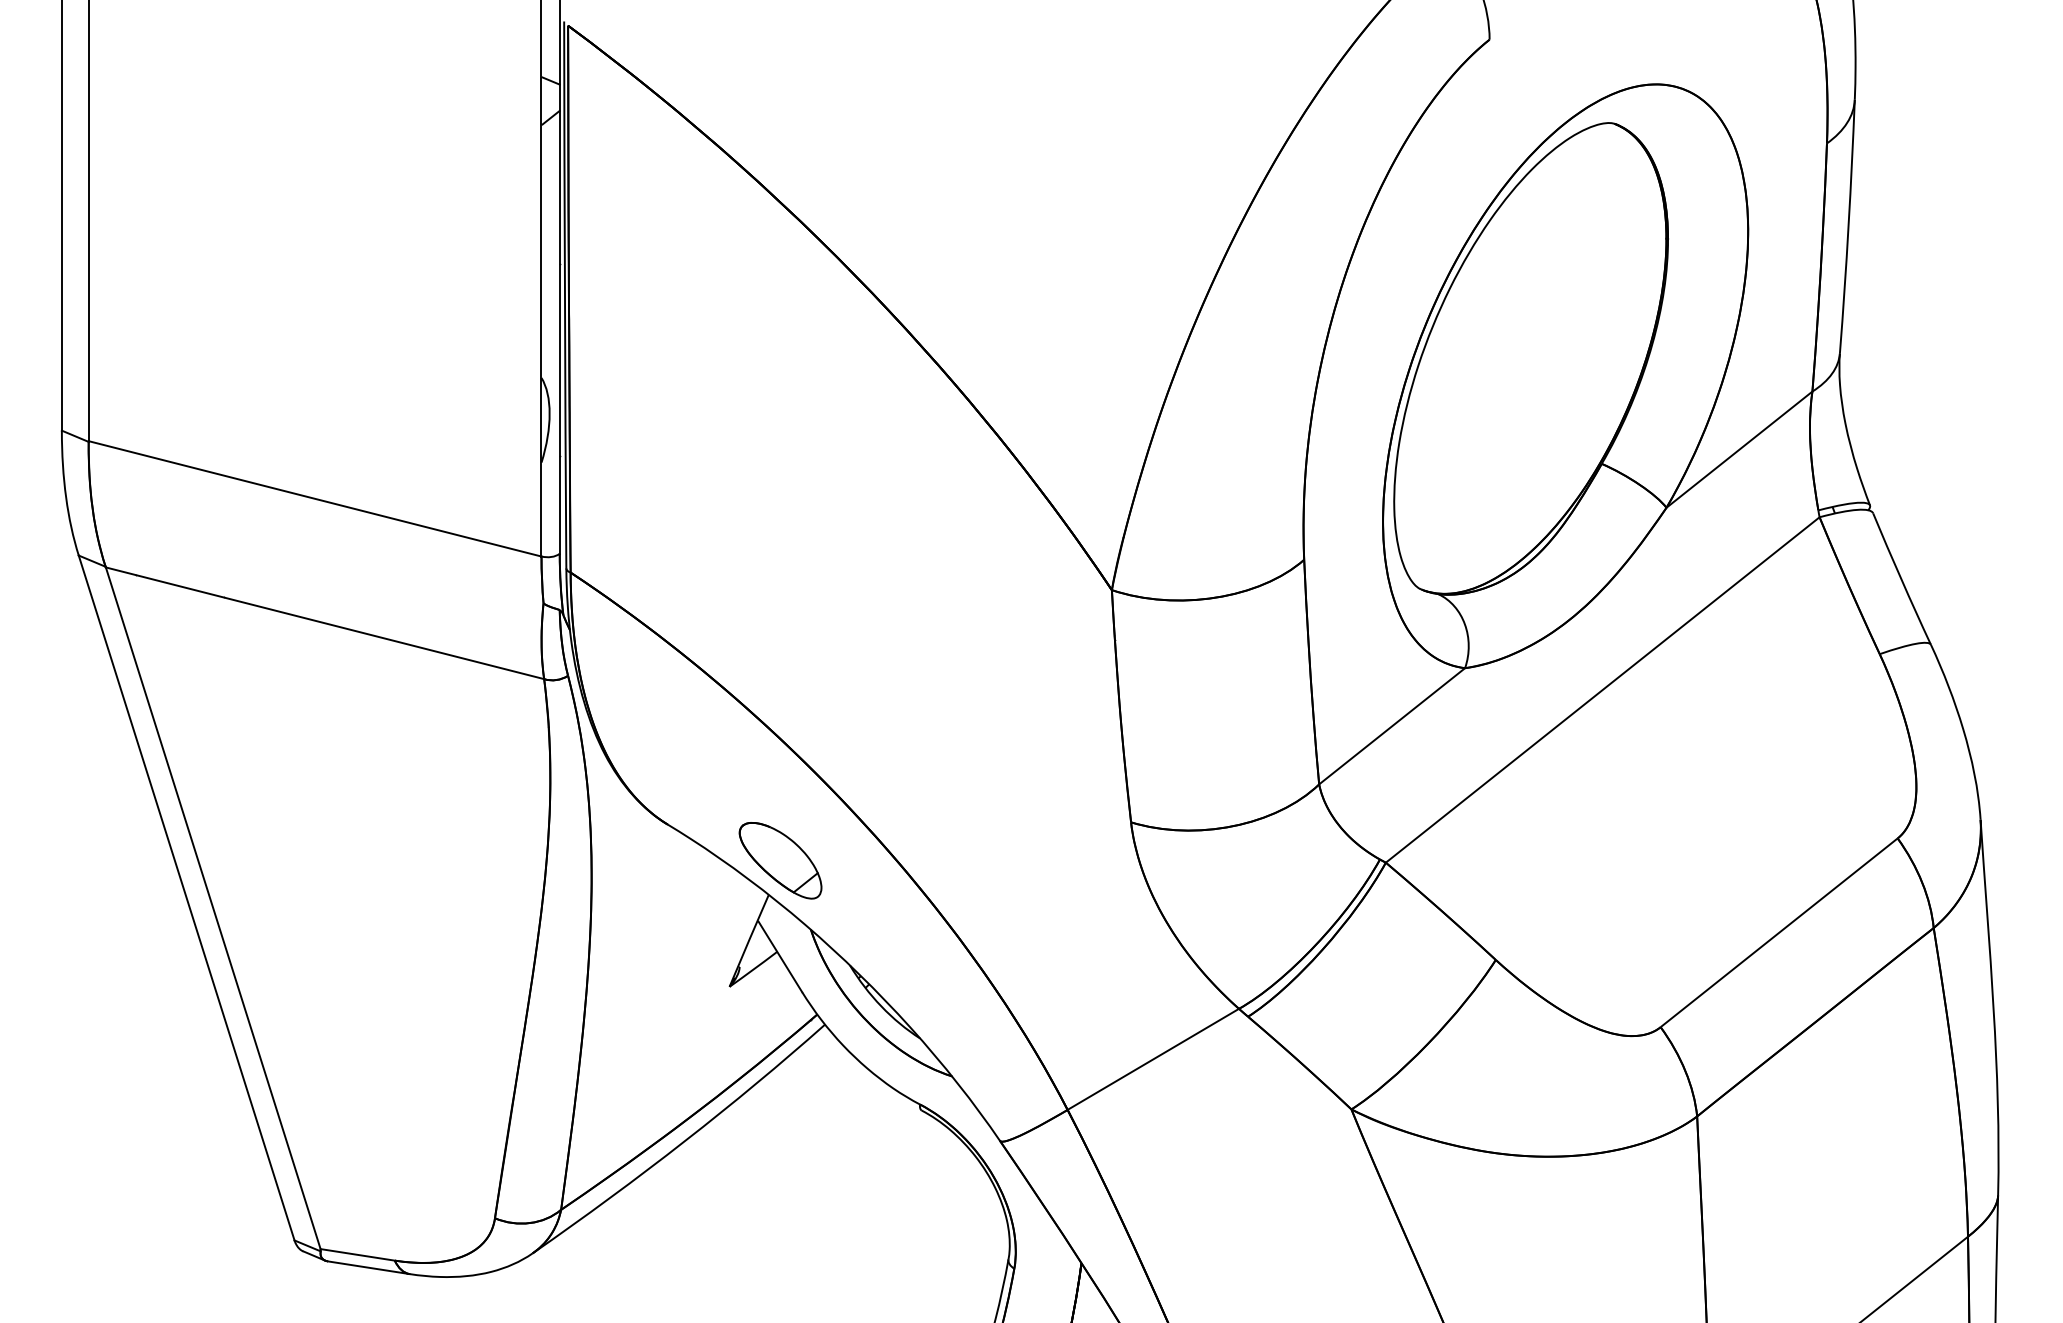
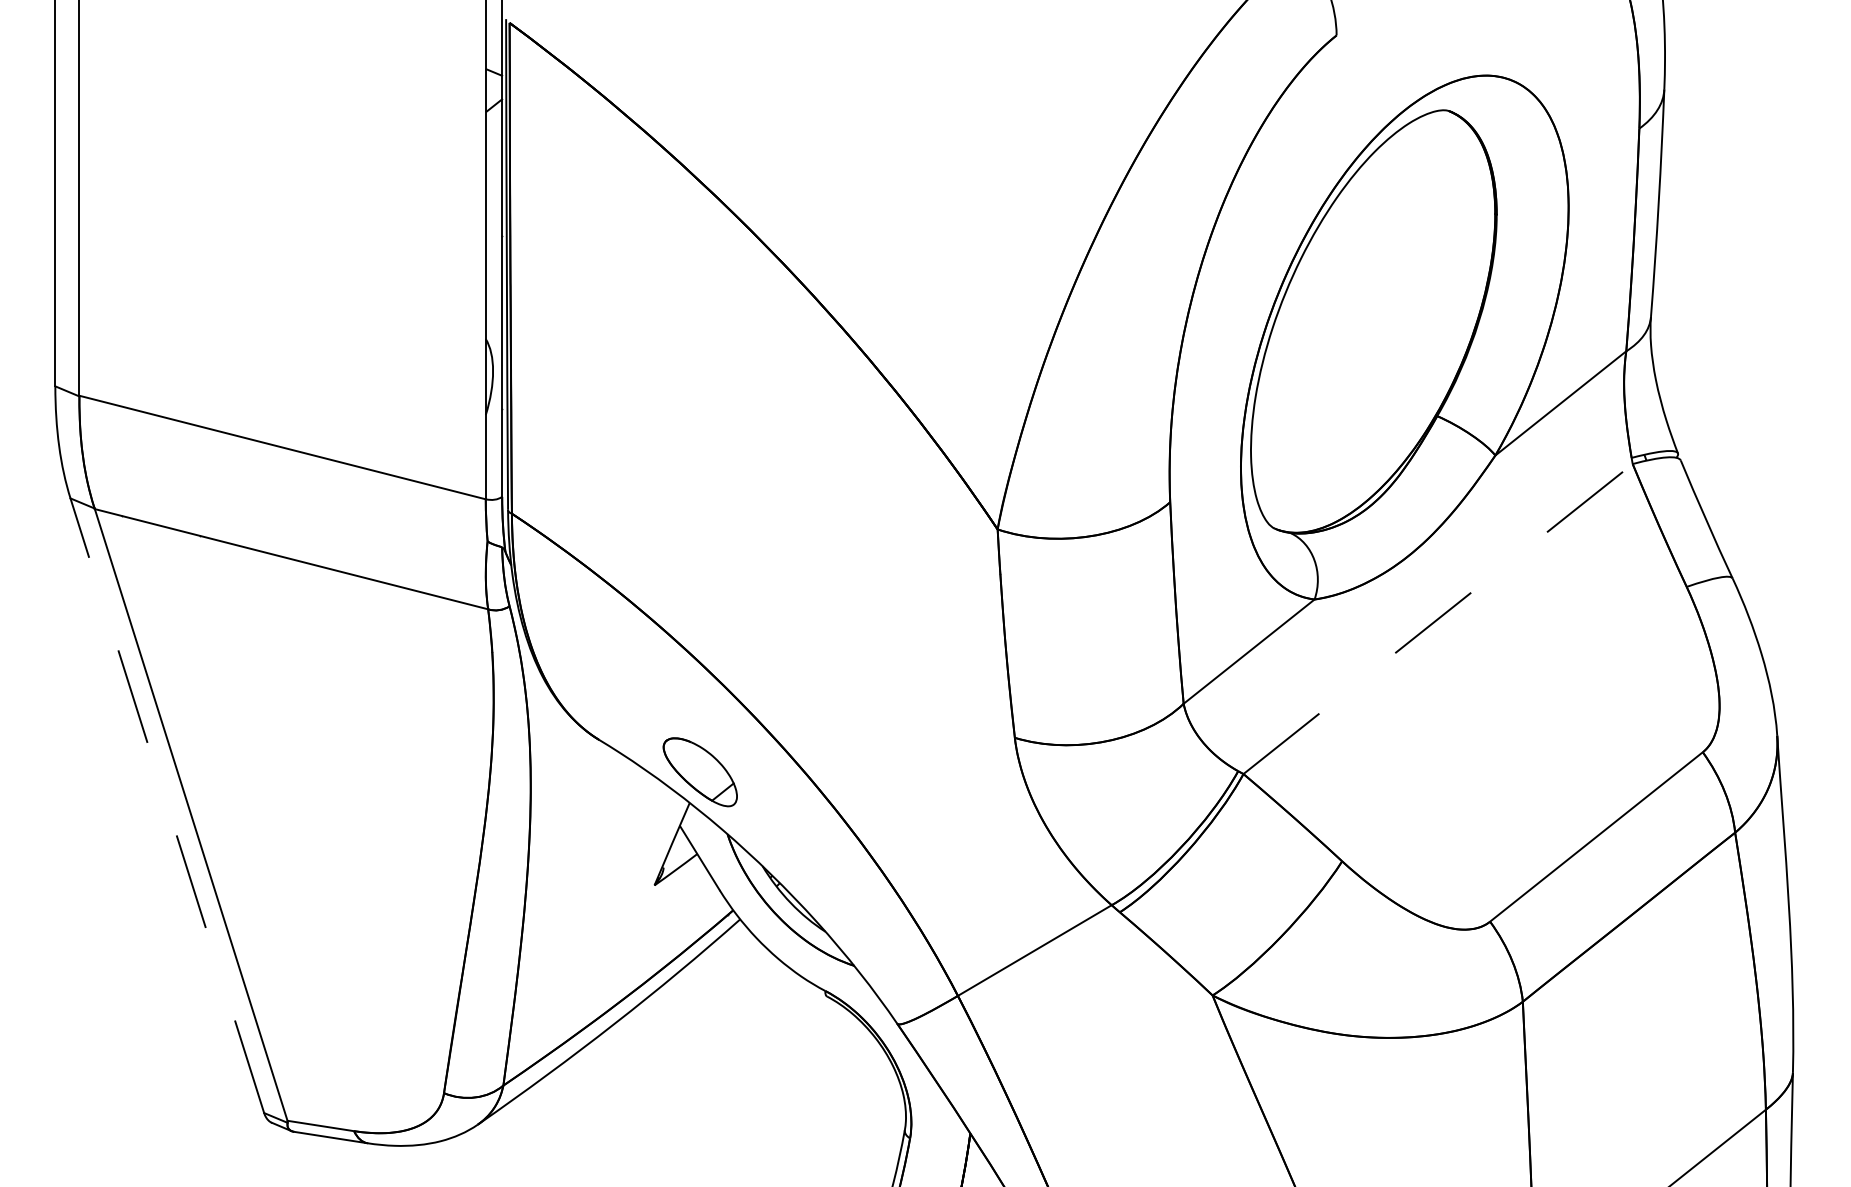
line: (1603, 689) -> (1438, 618), solid -> dashed
line: (186, 897) -> (167, 805), solid -> dashed

